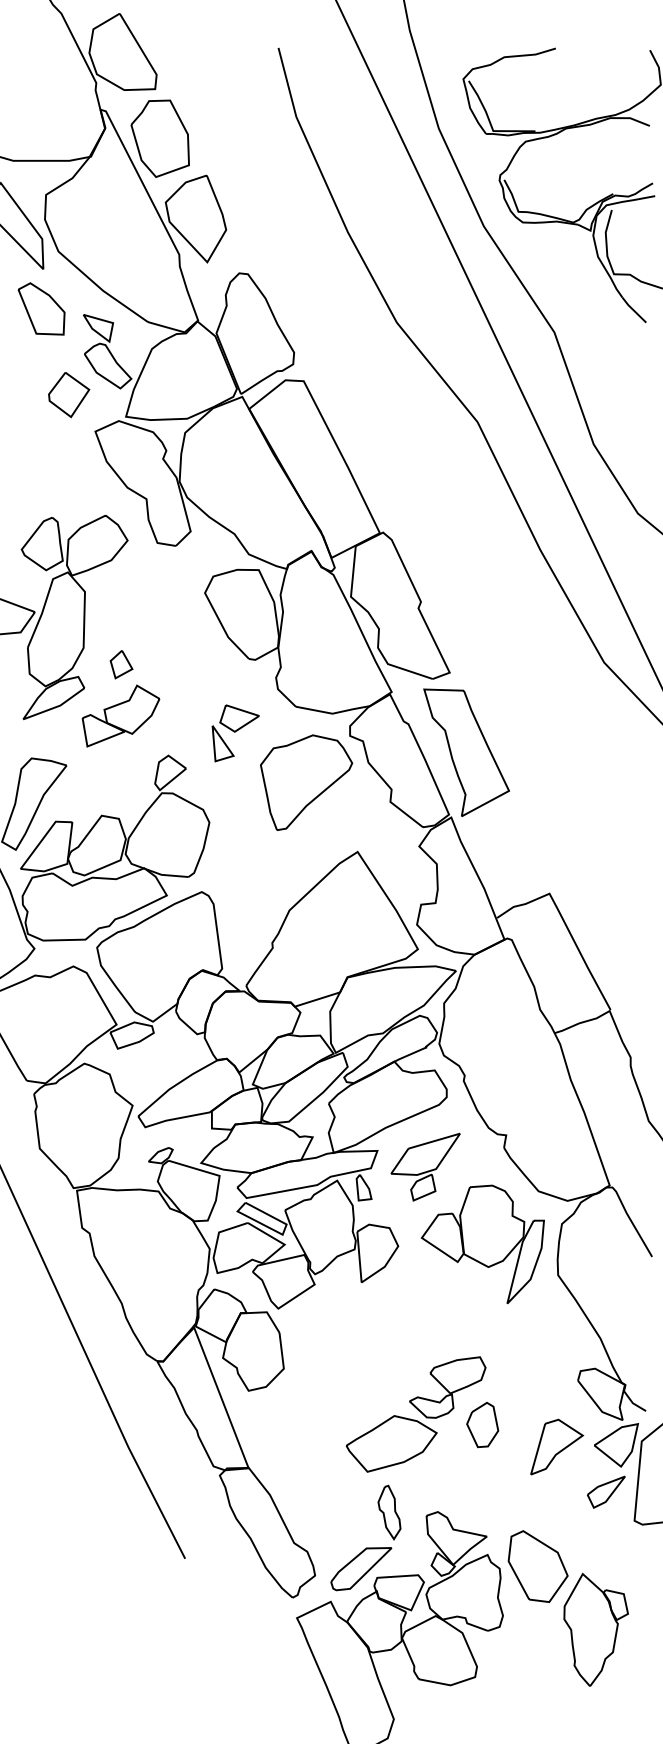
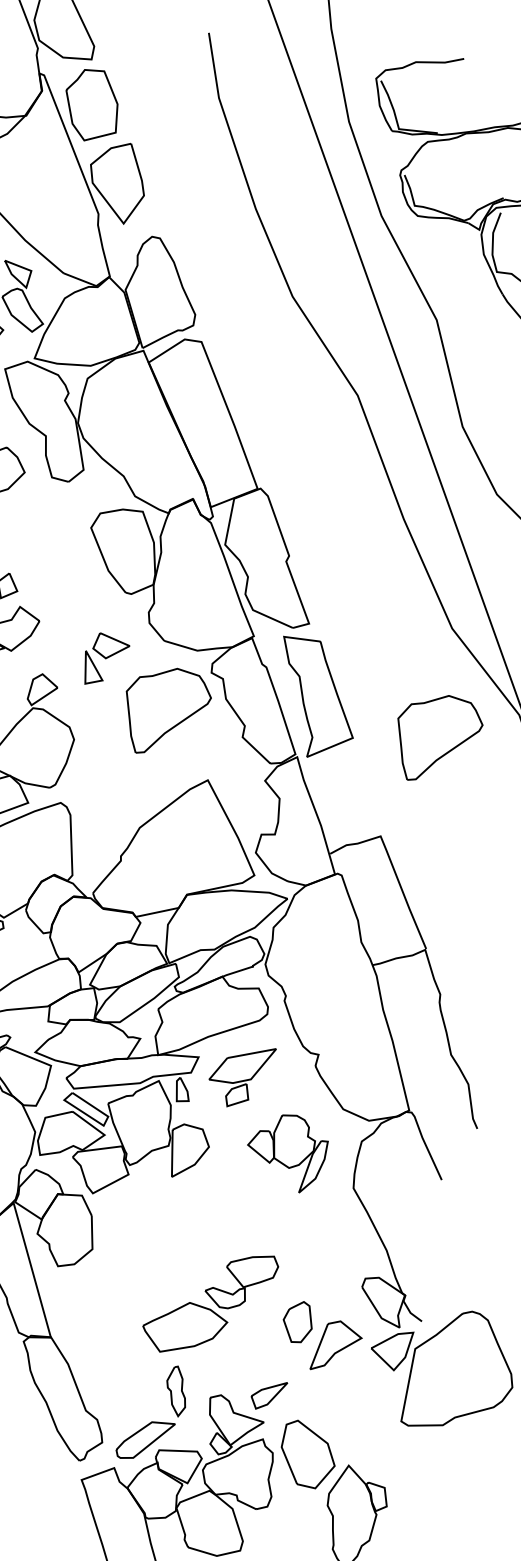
part: (601, 782) -> (438, 738), added
part: (482, 1244) -> (286, 1153), size x0.7
part: (482, 1425) -> (297, 1322), moved
part: (606, 1491) -> (269, 1394), moved

